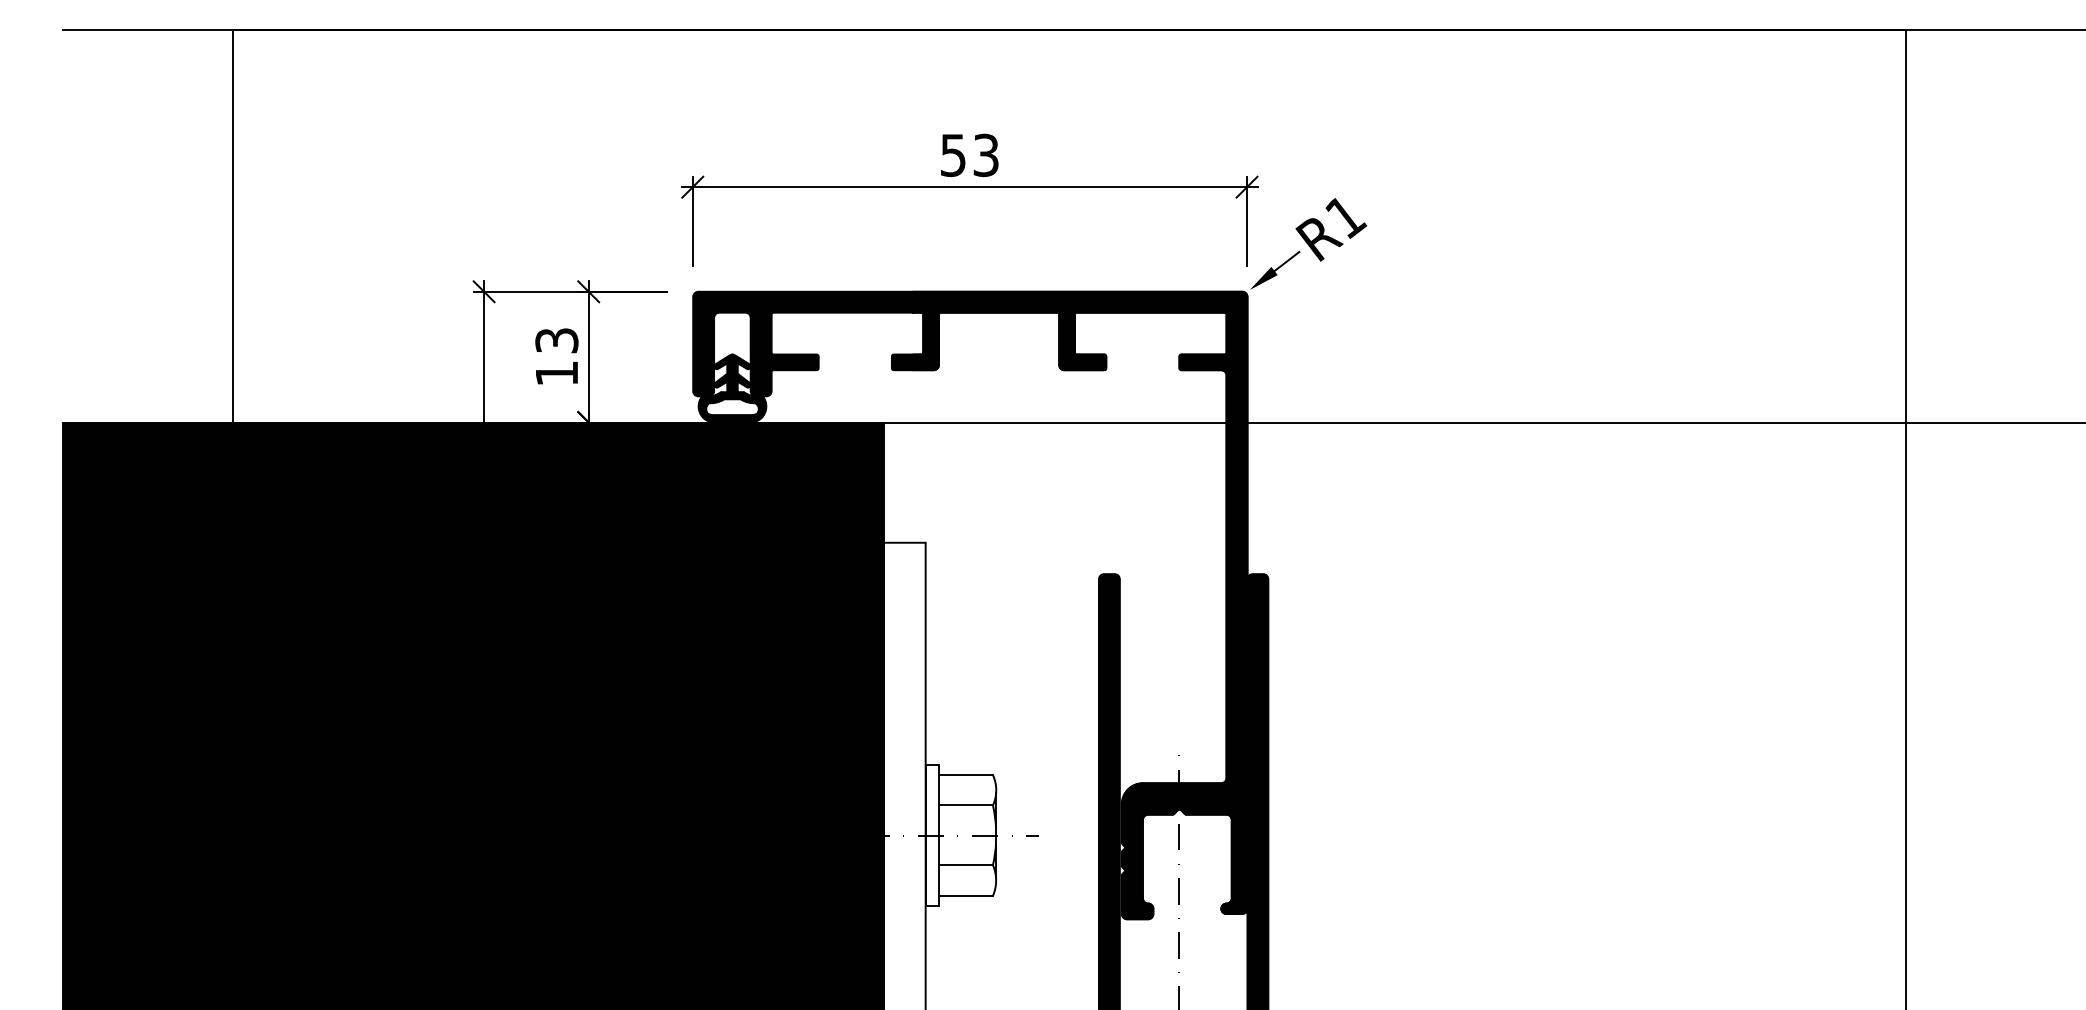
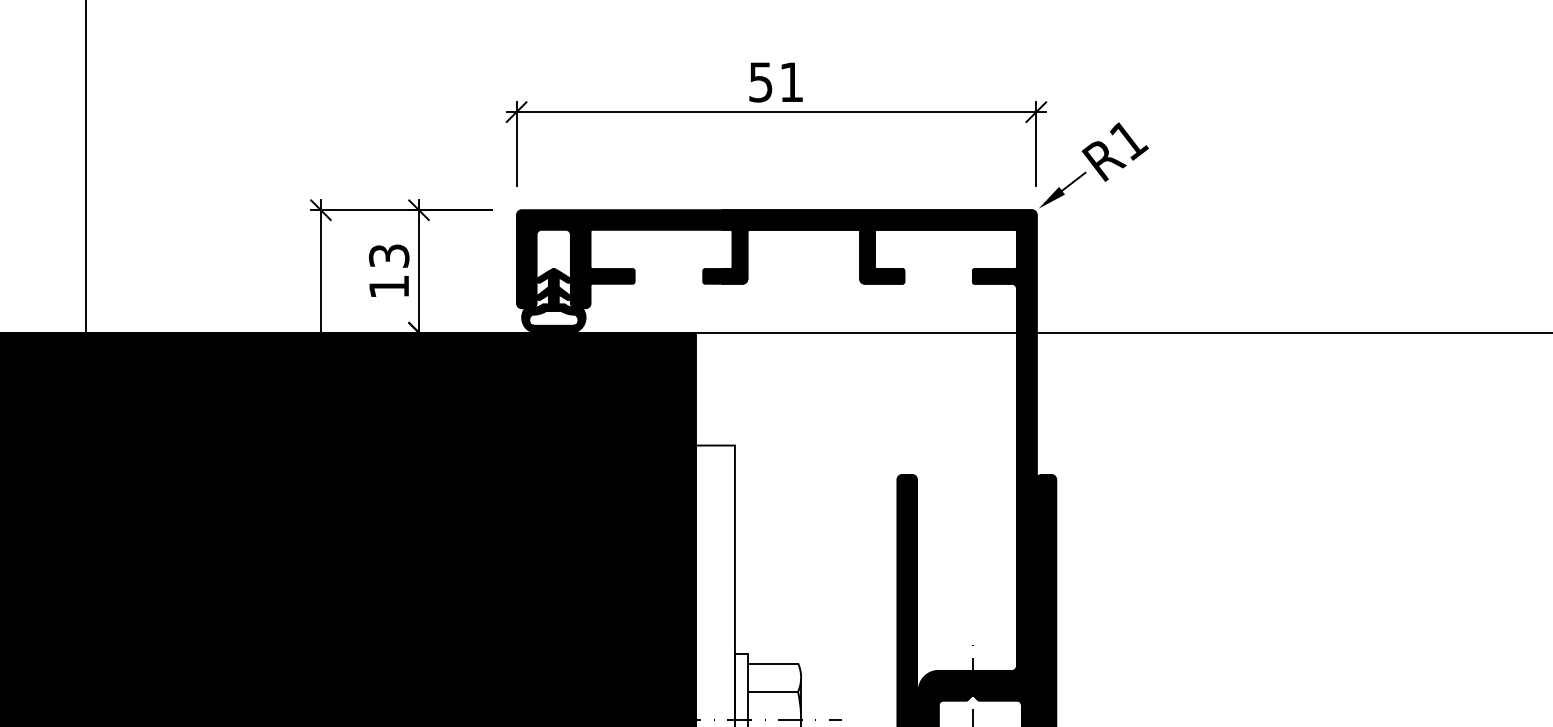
text: (985, 155) -> (791, 82), 53 -> 51

